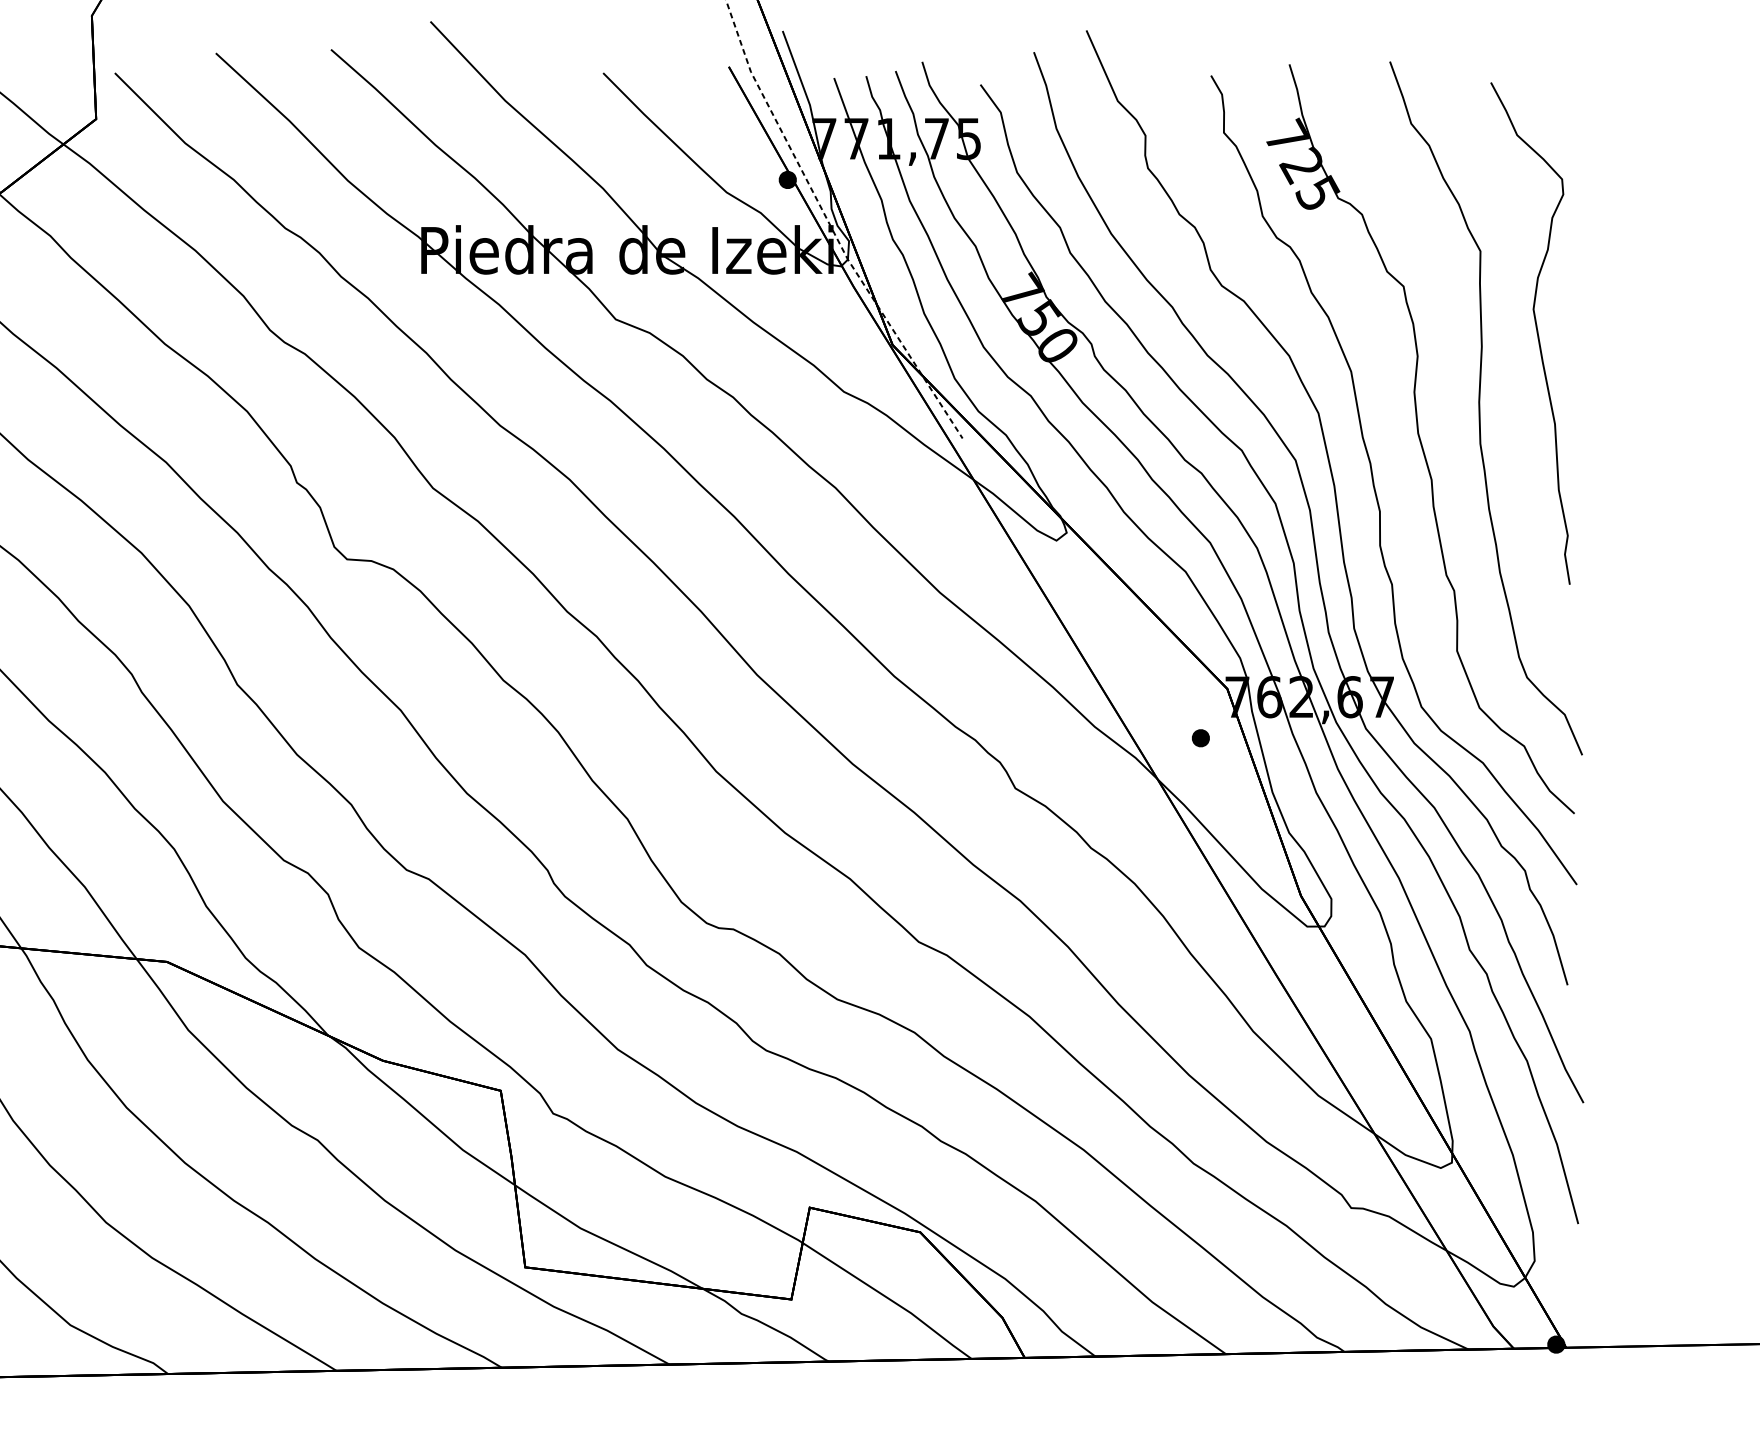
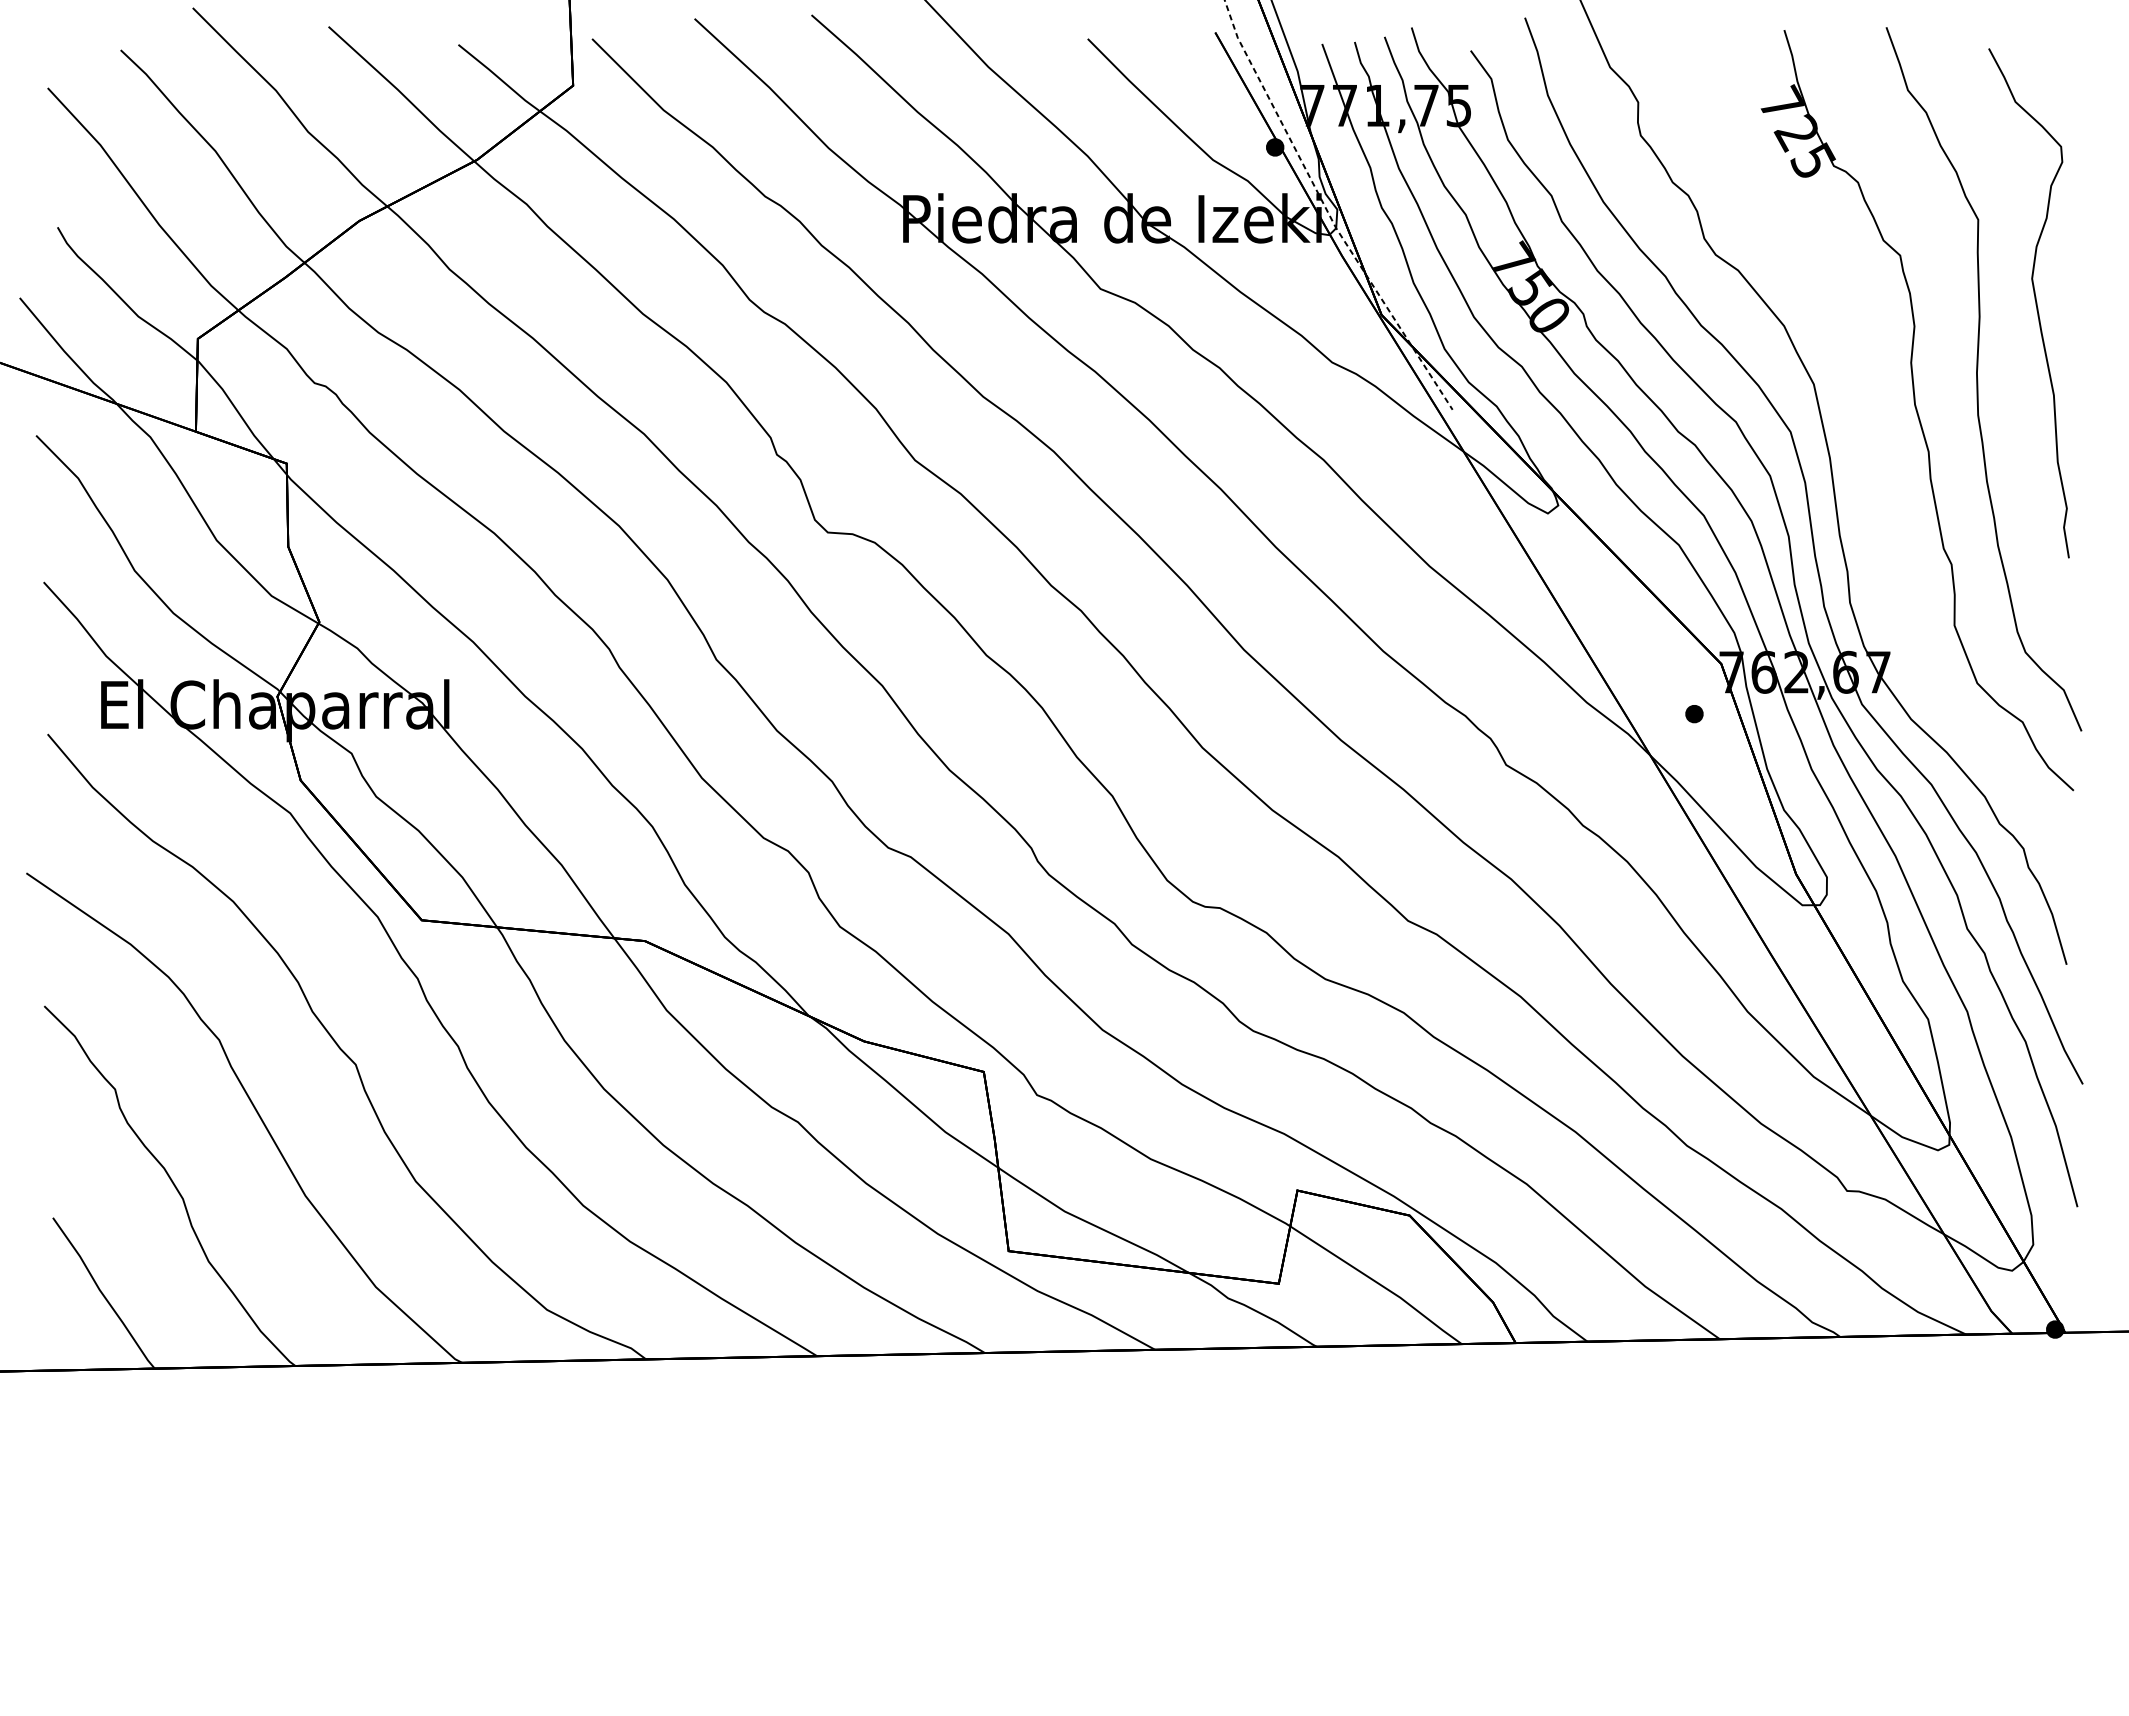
curve: (1375, 486) -> (1871, 458), removed

